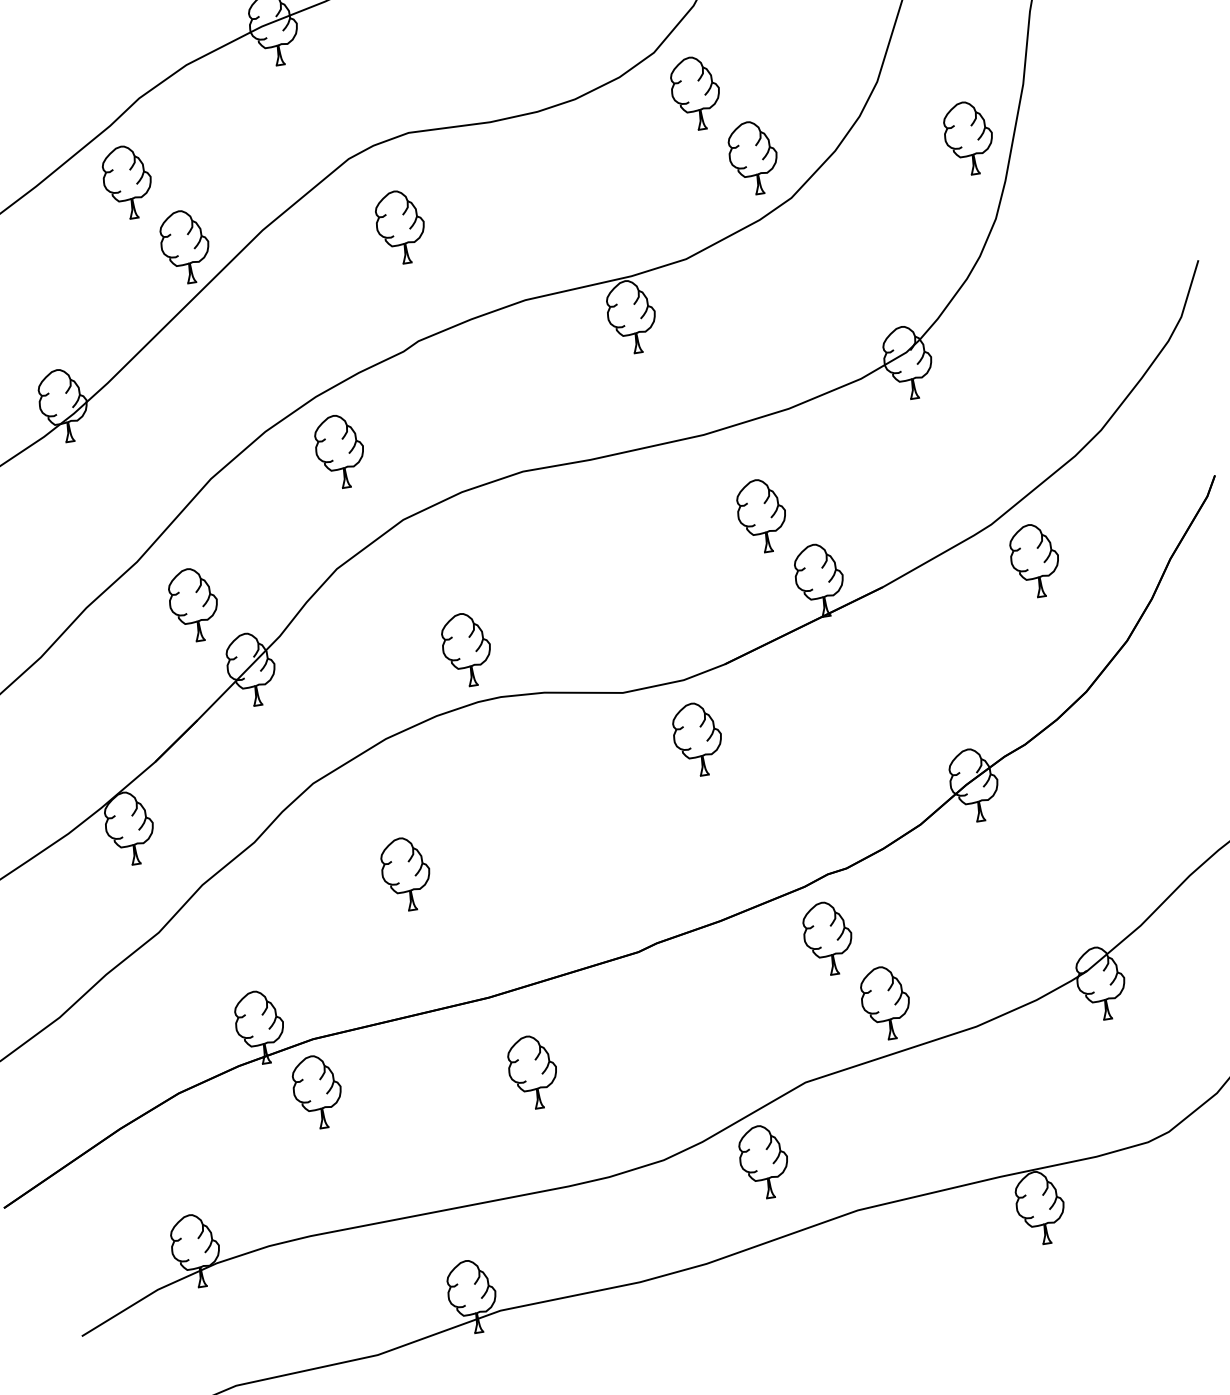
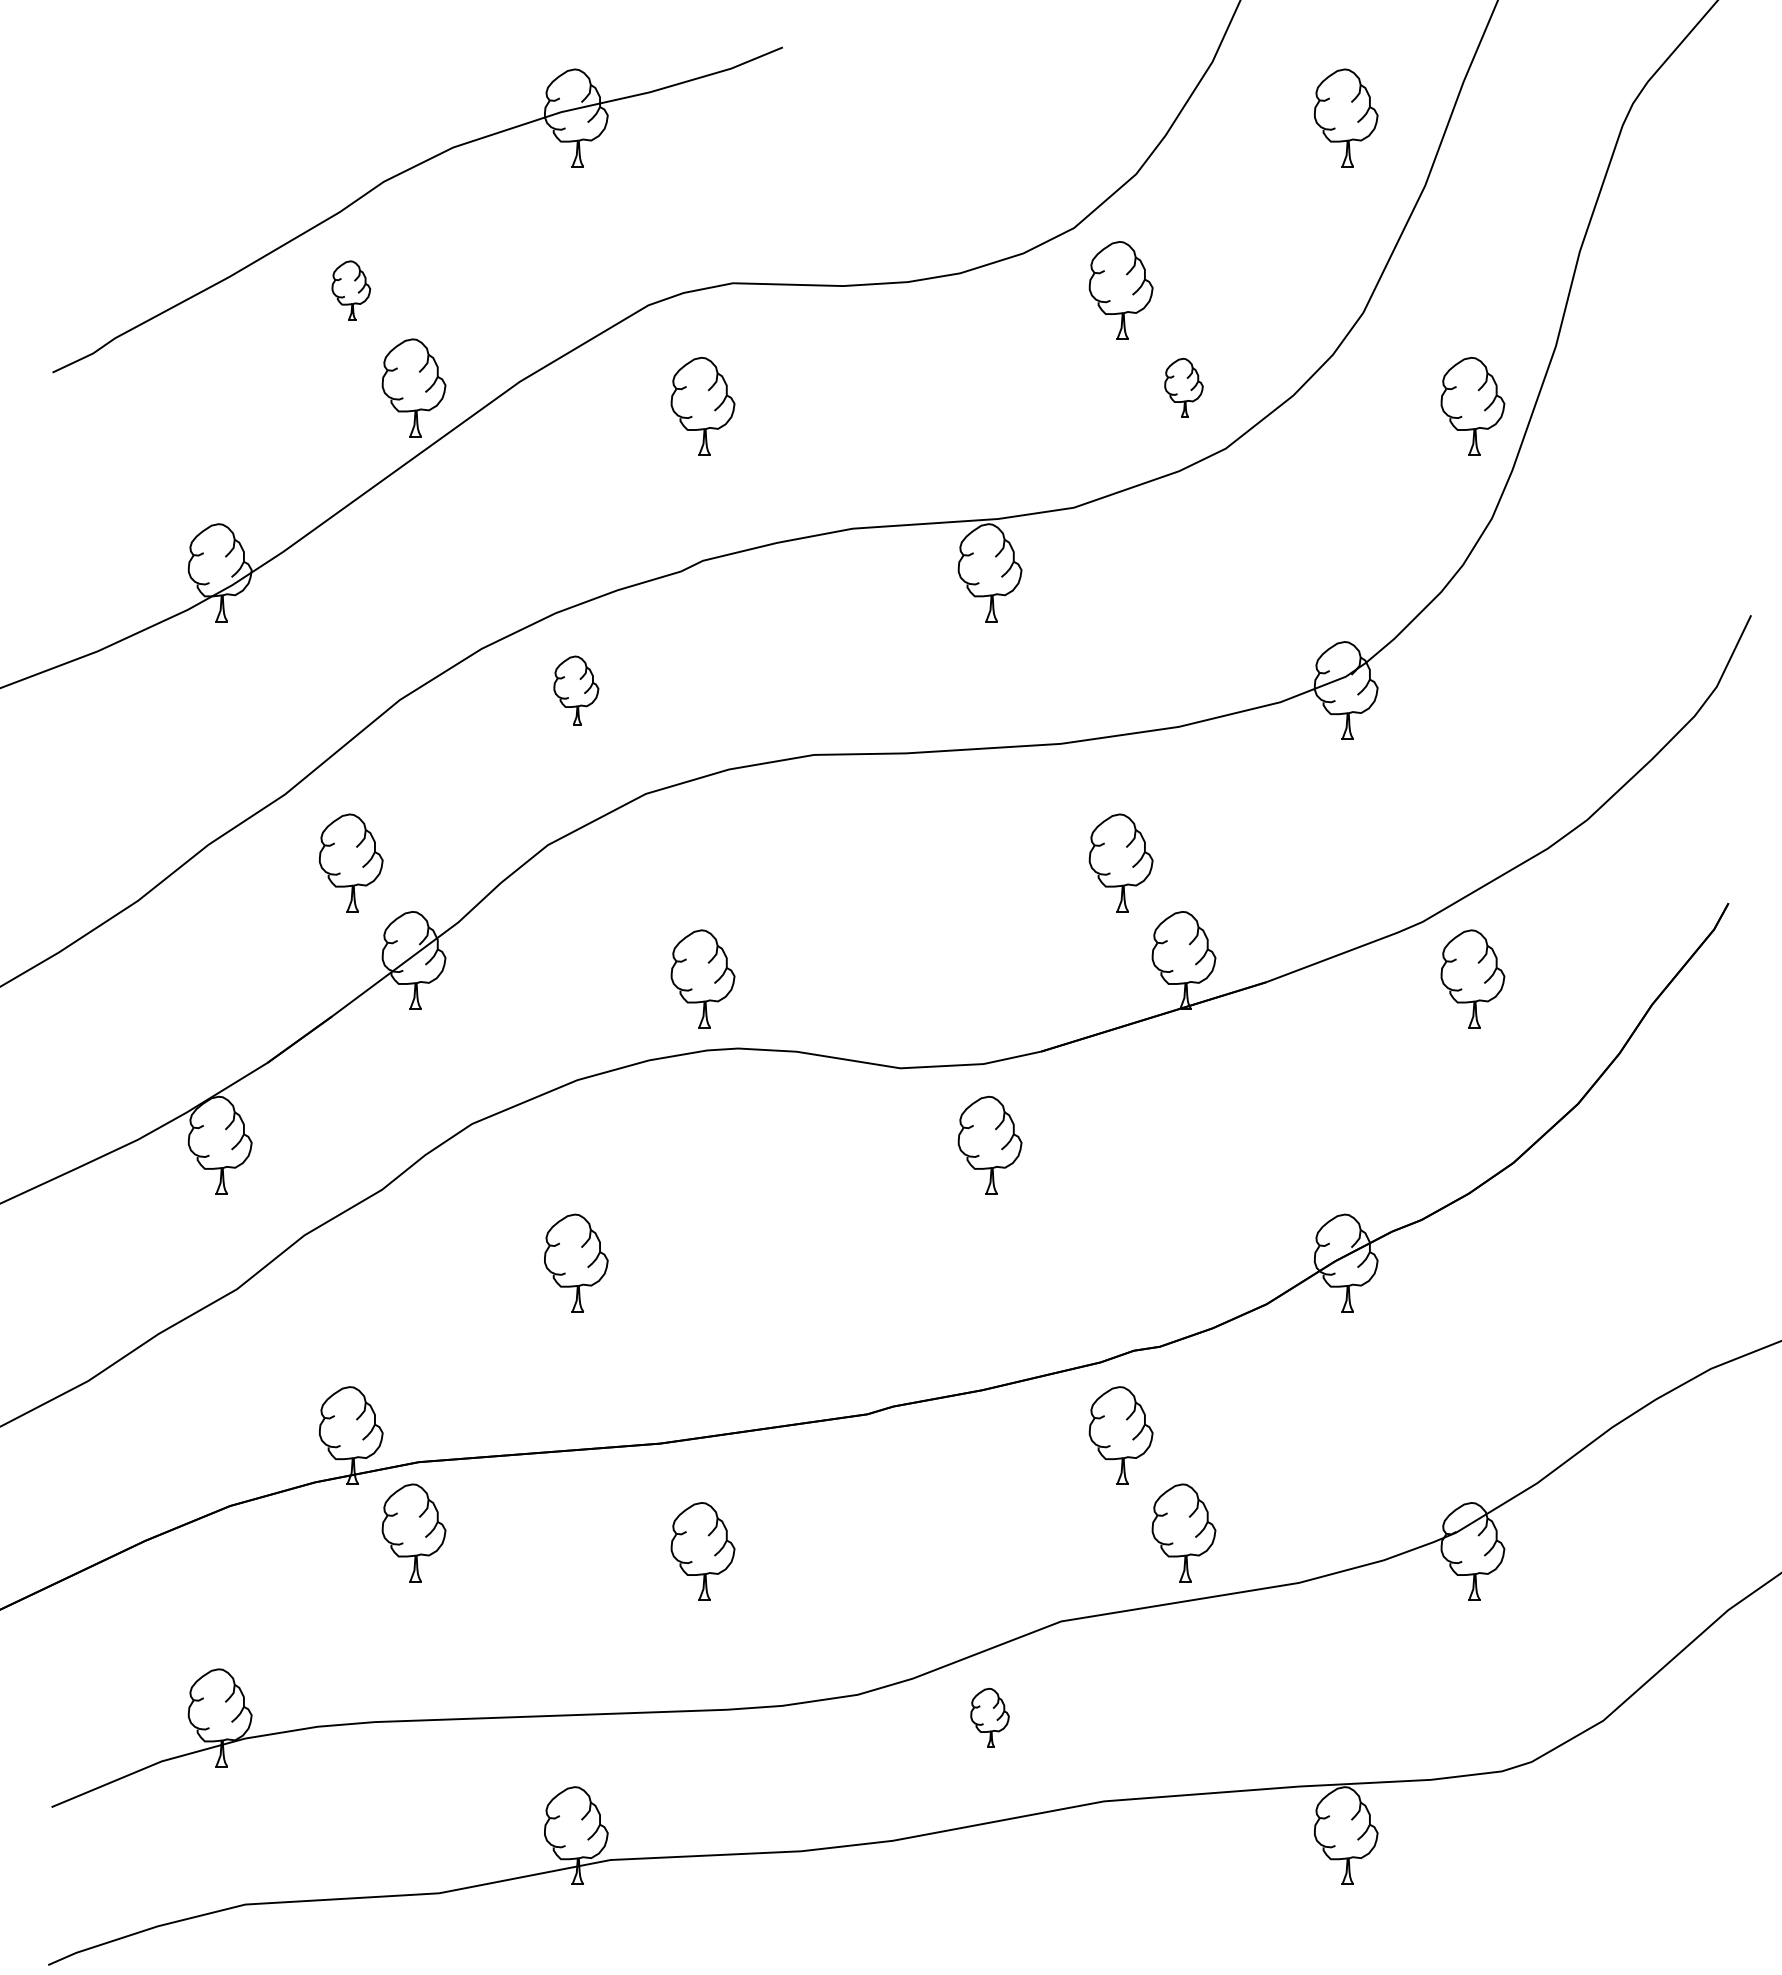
part: (753, 157) -> (1183, 387), size x0.6
part: (127, 182) -> (351, 290), size x0.6
part: (340, 451) -> (576, 690), size x0.7
part: (763, 1161) -> (989, 1717), size x0.6

